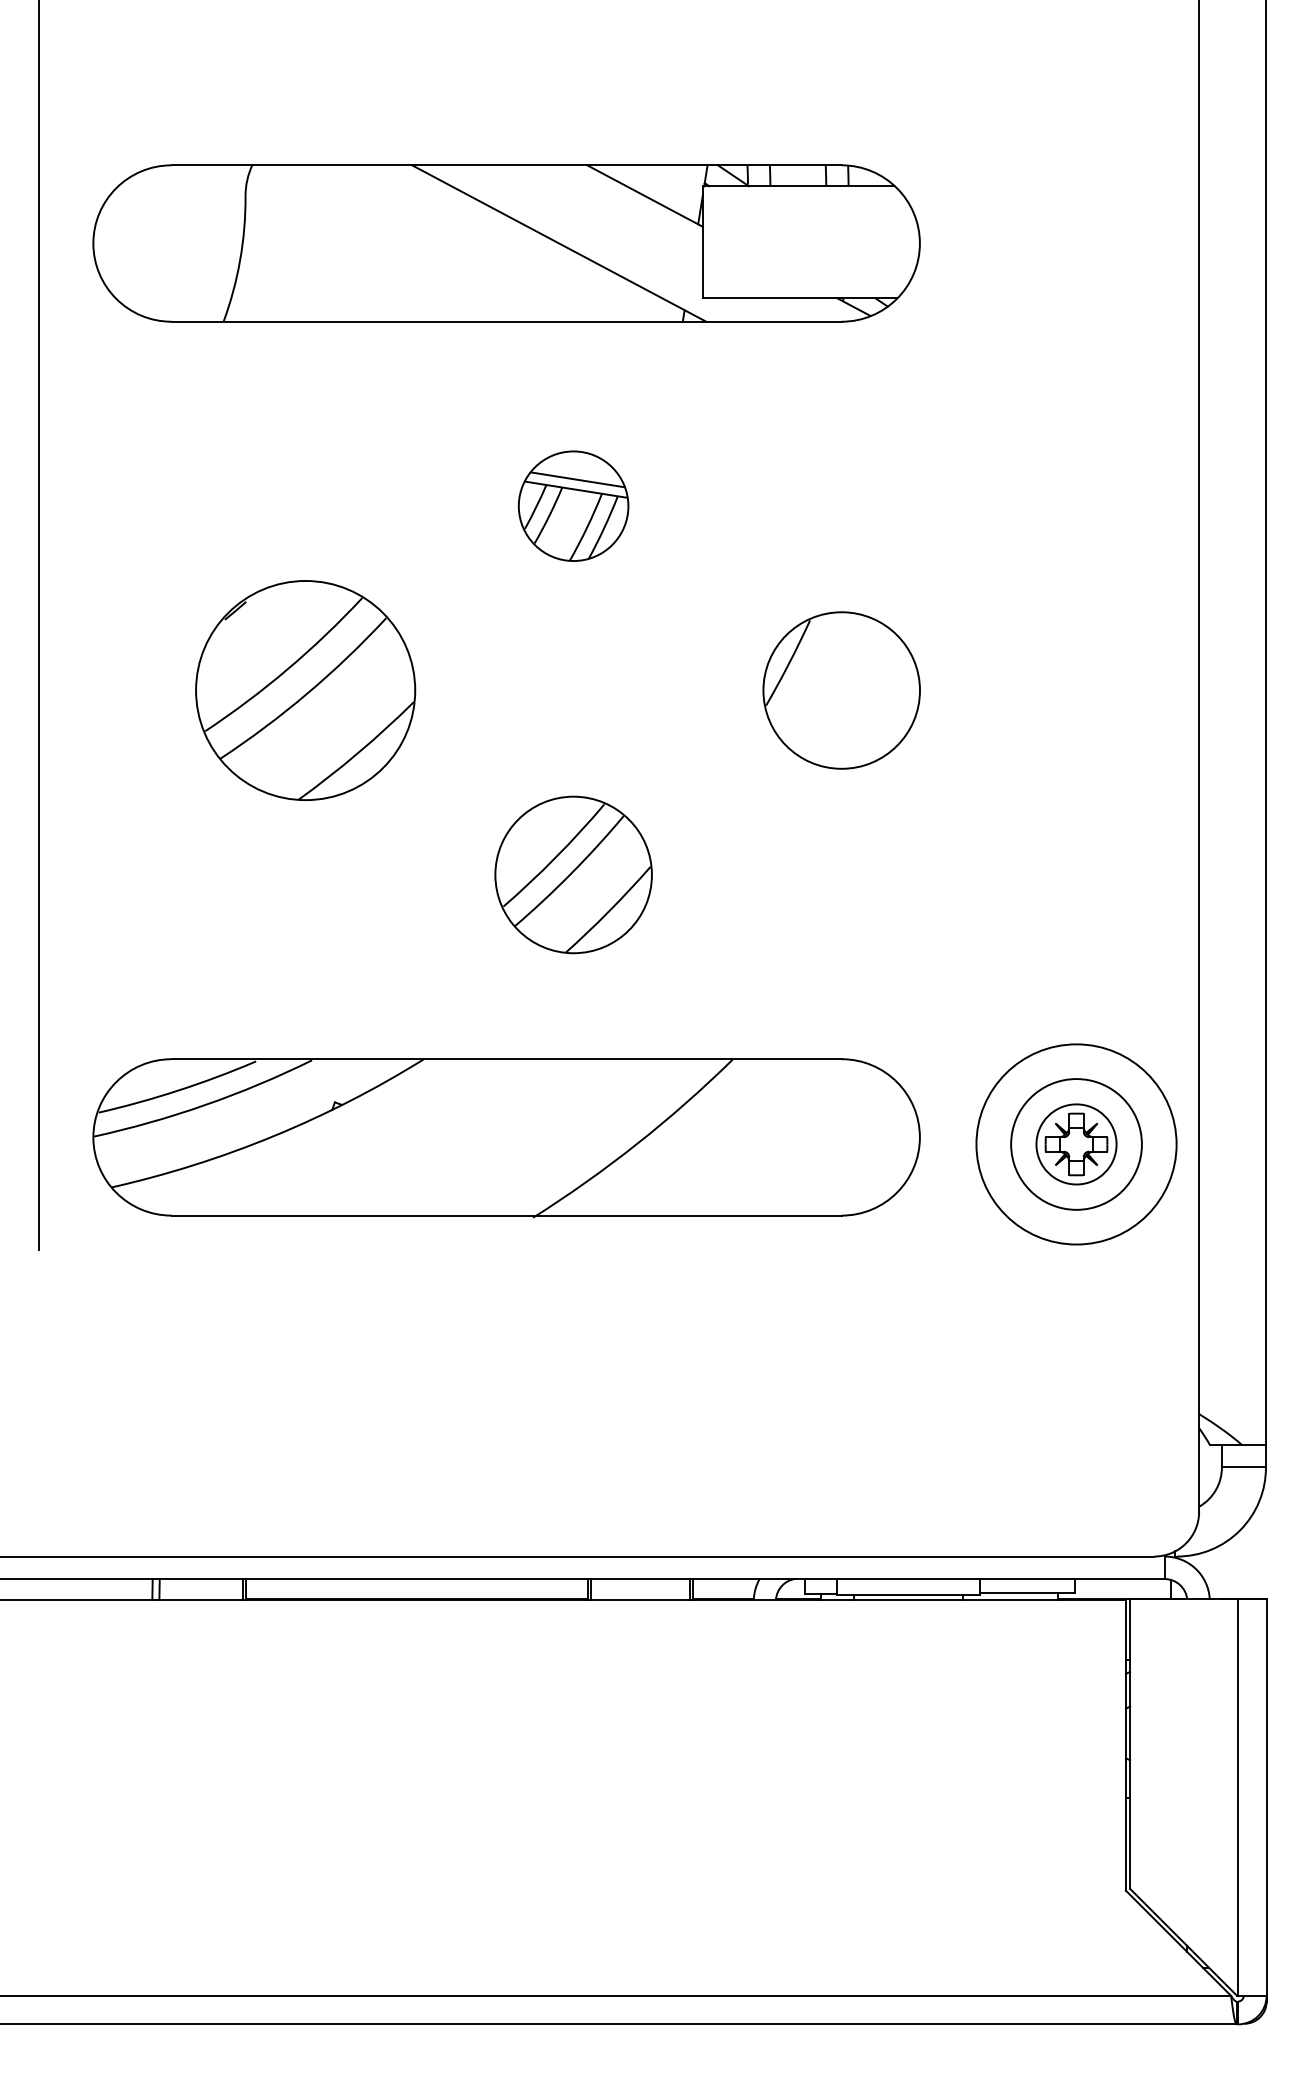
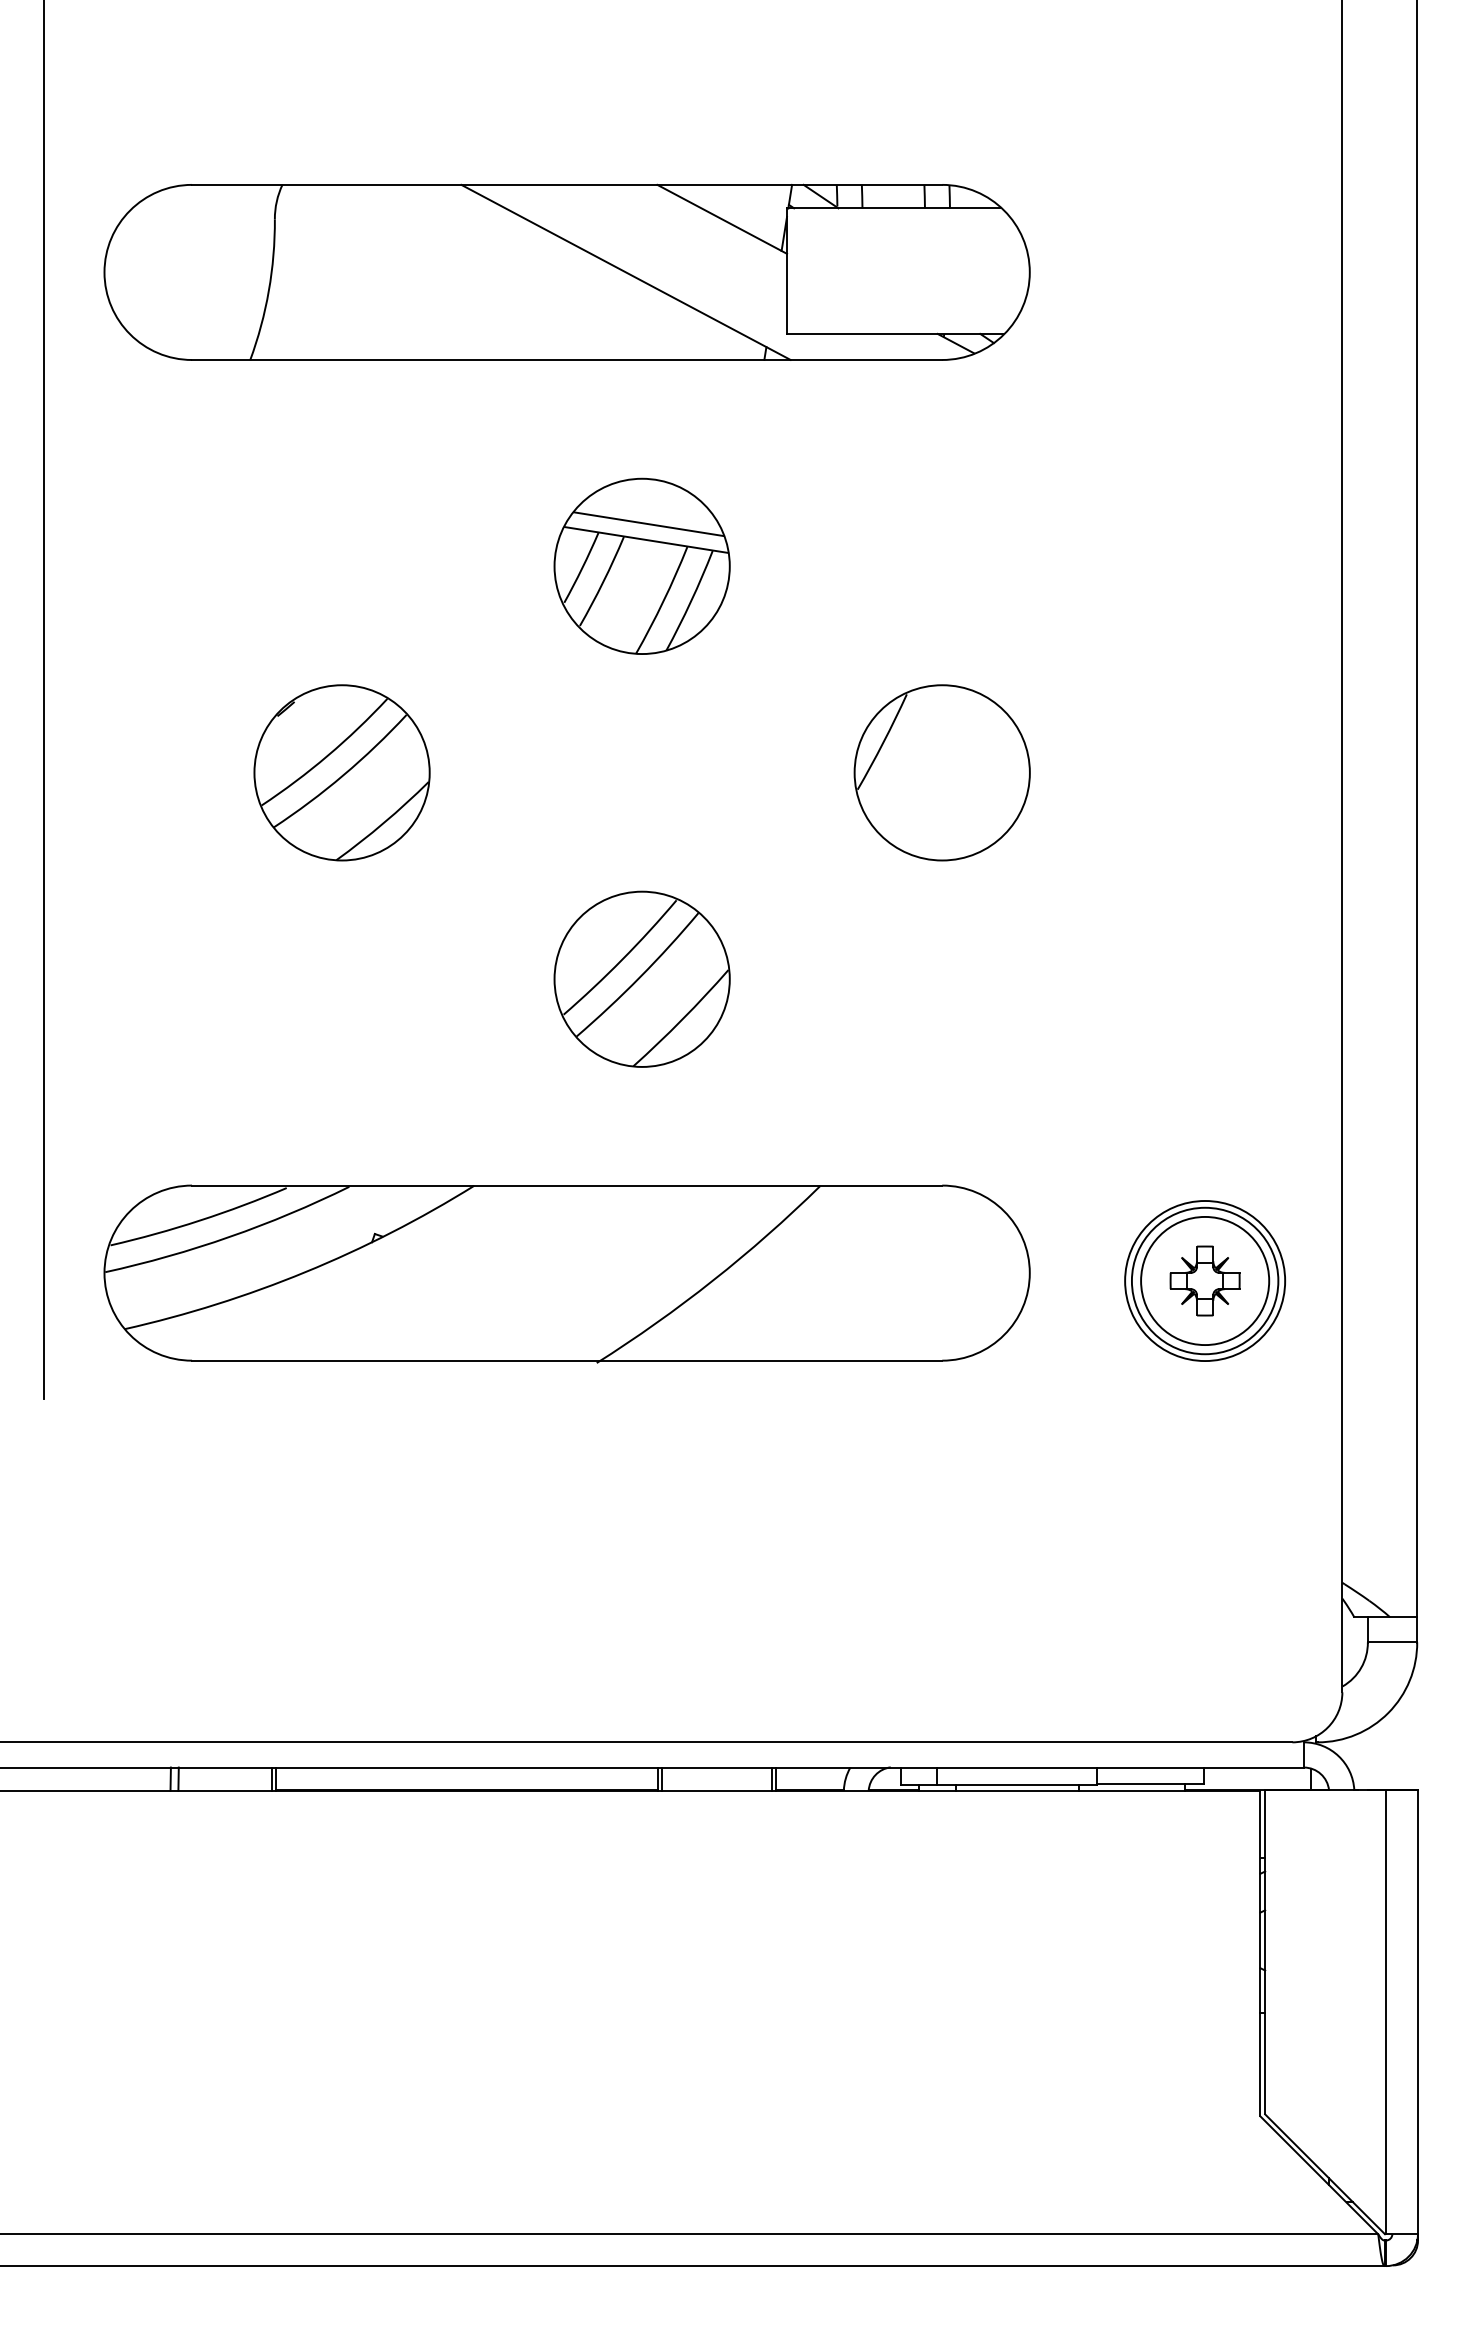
part: (573, 506) -> (641, 566), size x1.43
part: (305, 690) -> (341, 772), size x0.71
circle: (1076, 1143) -> (1205, 1279), size x0.71
circle: (1076, 1144) -> (1205, 1281), size x1.43

